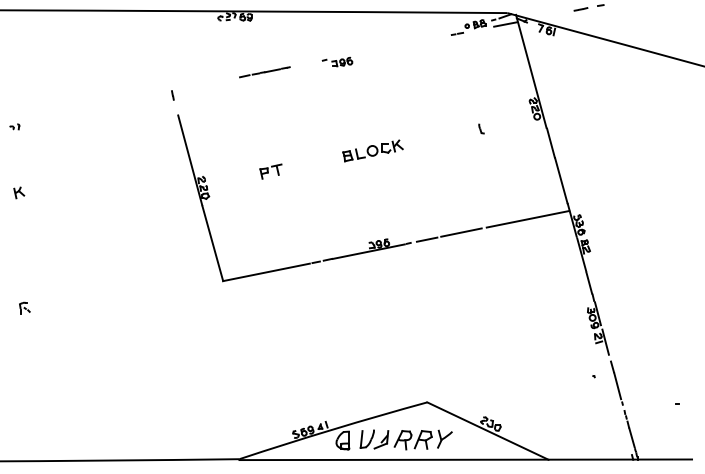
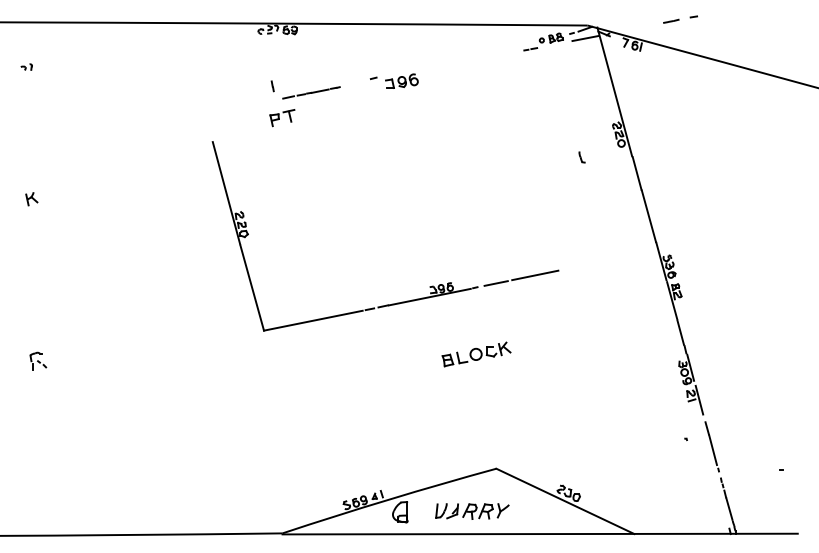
part: (336, 62) -> (393, 81), size x1.4
part: (172, 95) -> (272, 86), moved
part: (14, 126) -> (26, 66), moved
part: (480, 129) -> (581, 157), moved
part: (372, 150) -> (476, 354), moved
part: (271, 172) -> (282, 118), moved
part: (18, 193) -> (31, 199), moved
line: (528, 218) -> (611, 259), removed
part: (24, 308) -> (37, 361), size x1.4
part: (406, 439) -> (472, 511), size x0.7

